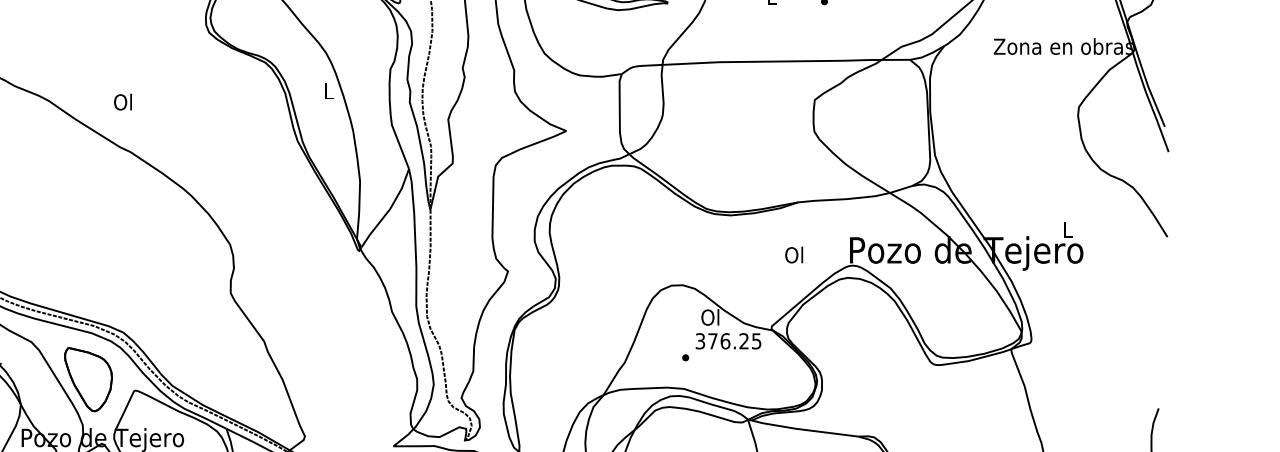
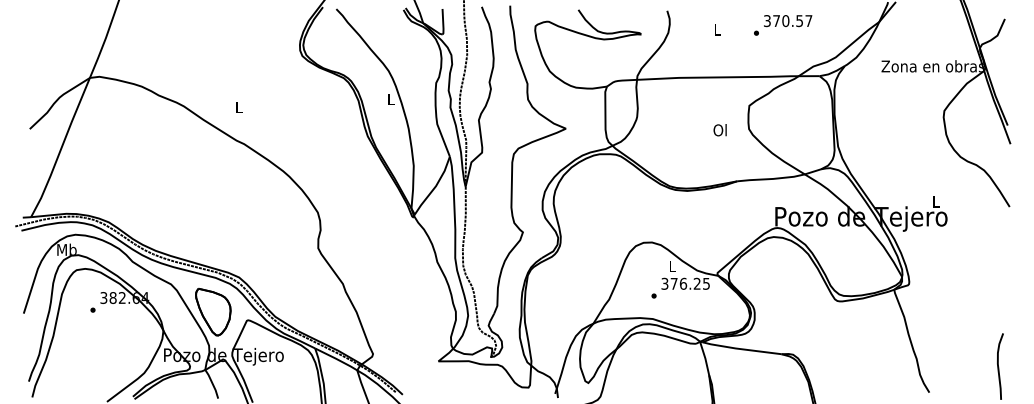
text: (122, 102) -> (238, 107), Ol -> L
text: (793, 255) -> (719, 130), moved
text: (709, 317) -> (671, 266), Ol -> L

